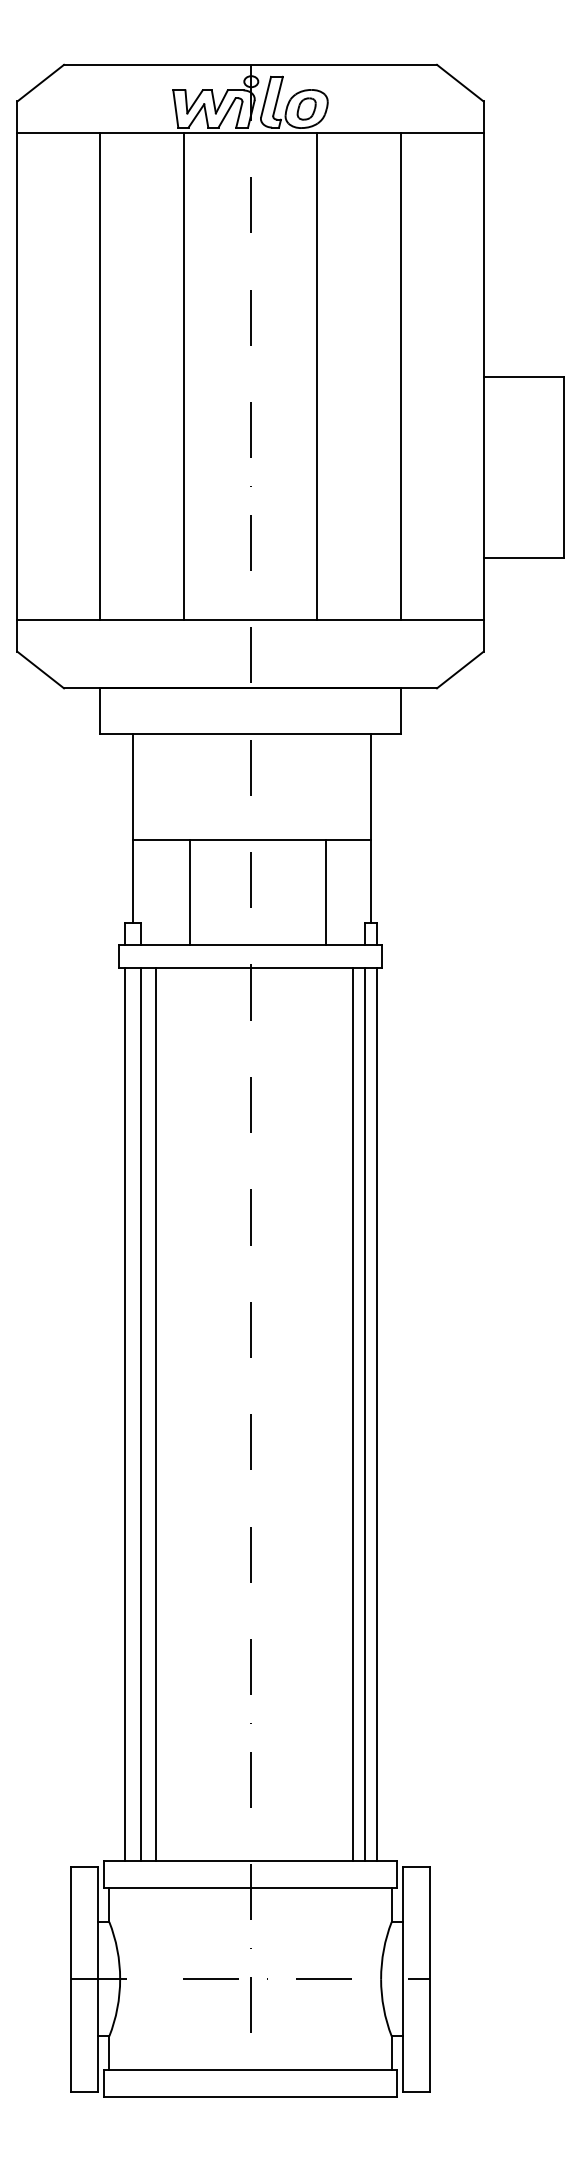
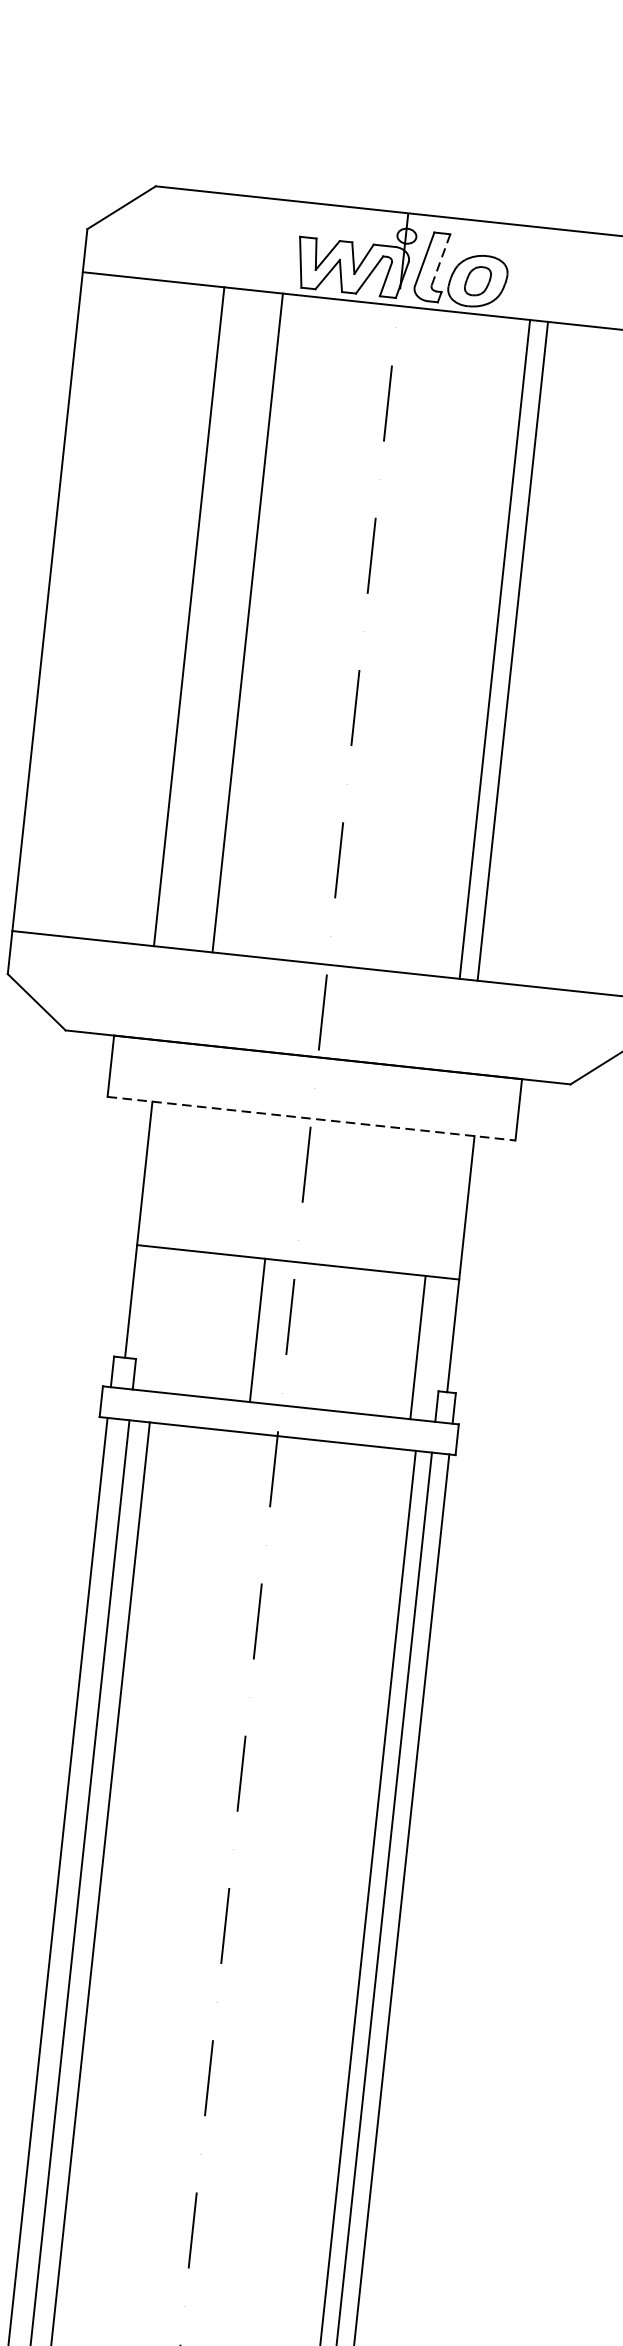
line: (277, 96) -> (440, 260), solid -> dashed
line: (99, 376) -> (188, 616), moved
line: (184, 376) -> (248, 622), moved
line: (316, 376) -> (494, 649), moved
line: (401, 376) -> (513, 651), moved
line: (250, 733) -> (311, 1118), solid -> dashed
line: (189, 892) -> (257, 1330), moved
line: (326, 892) -> (418, 1347), moved

